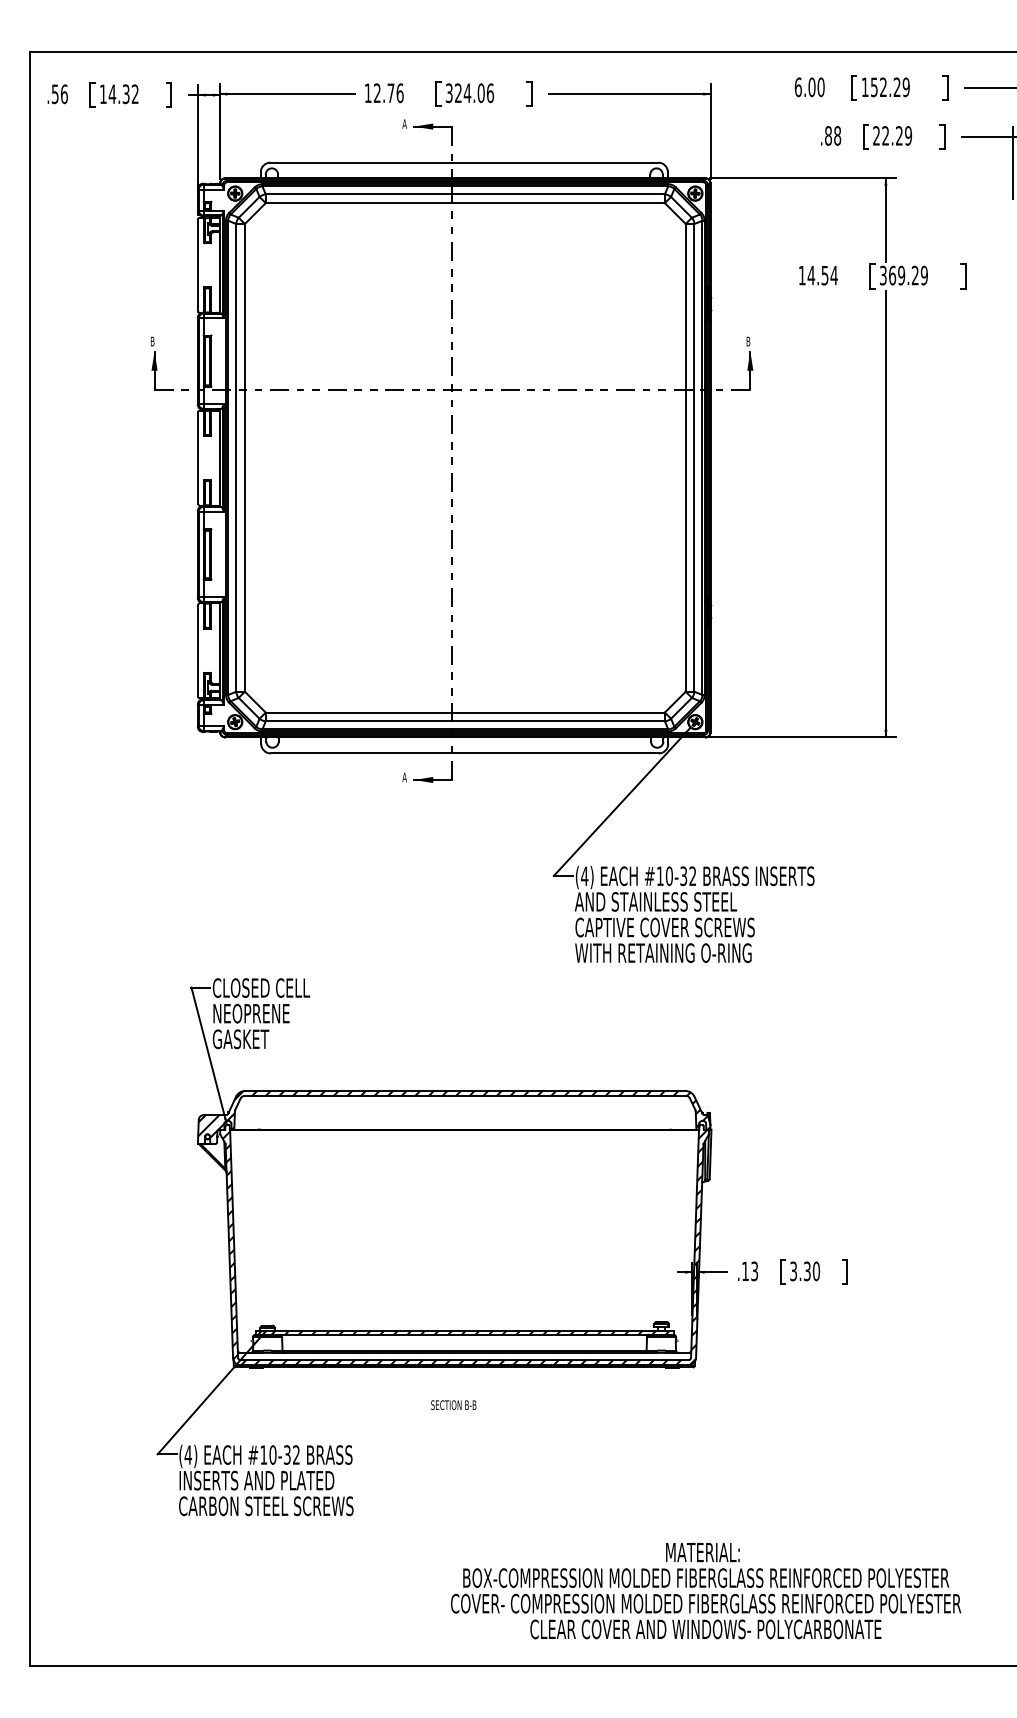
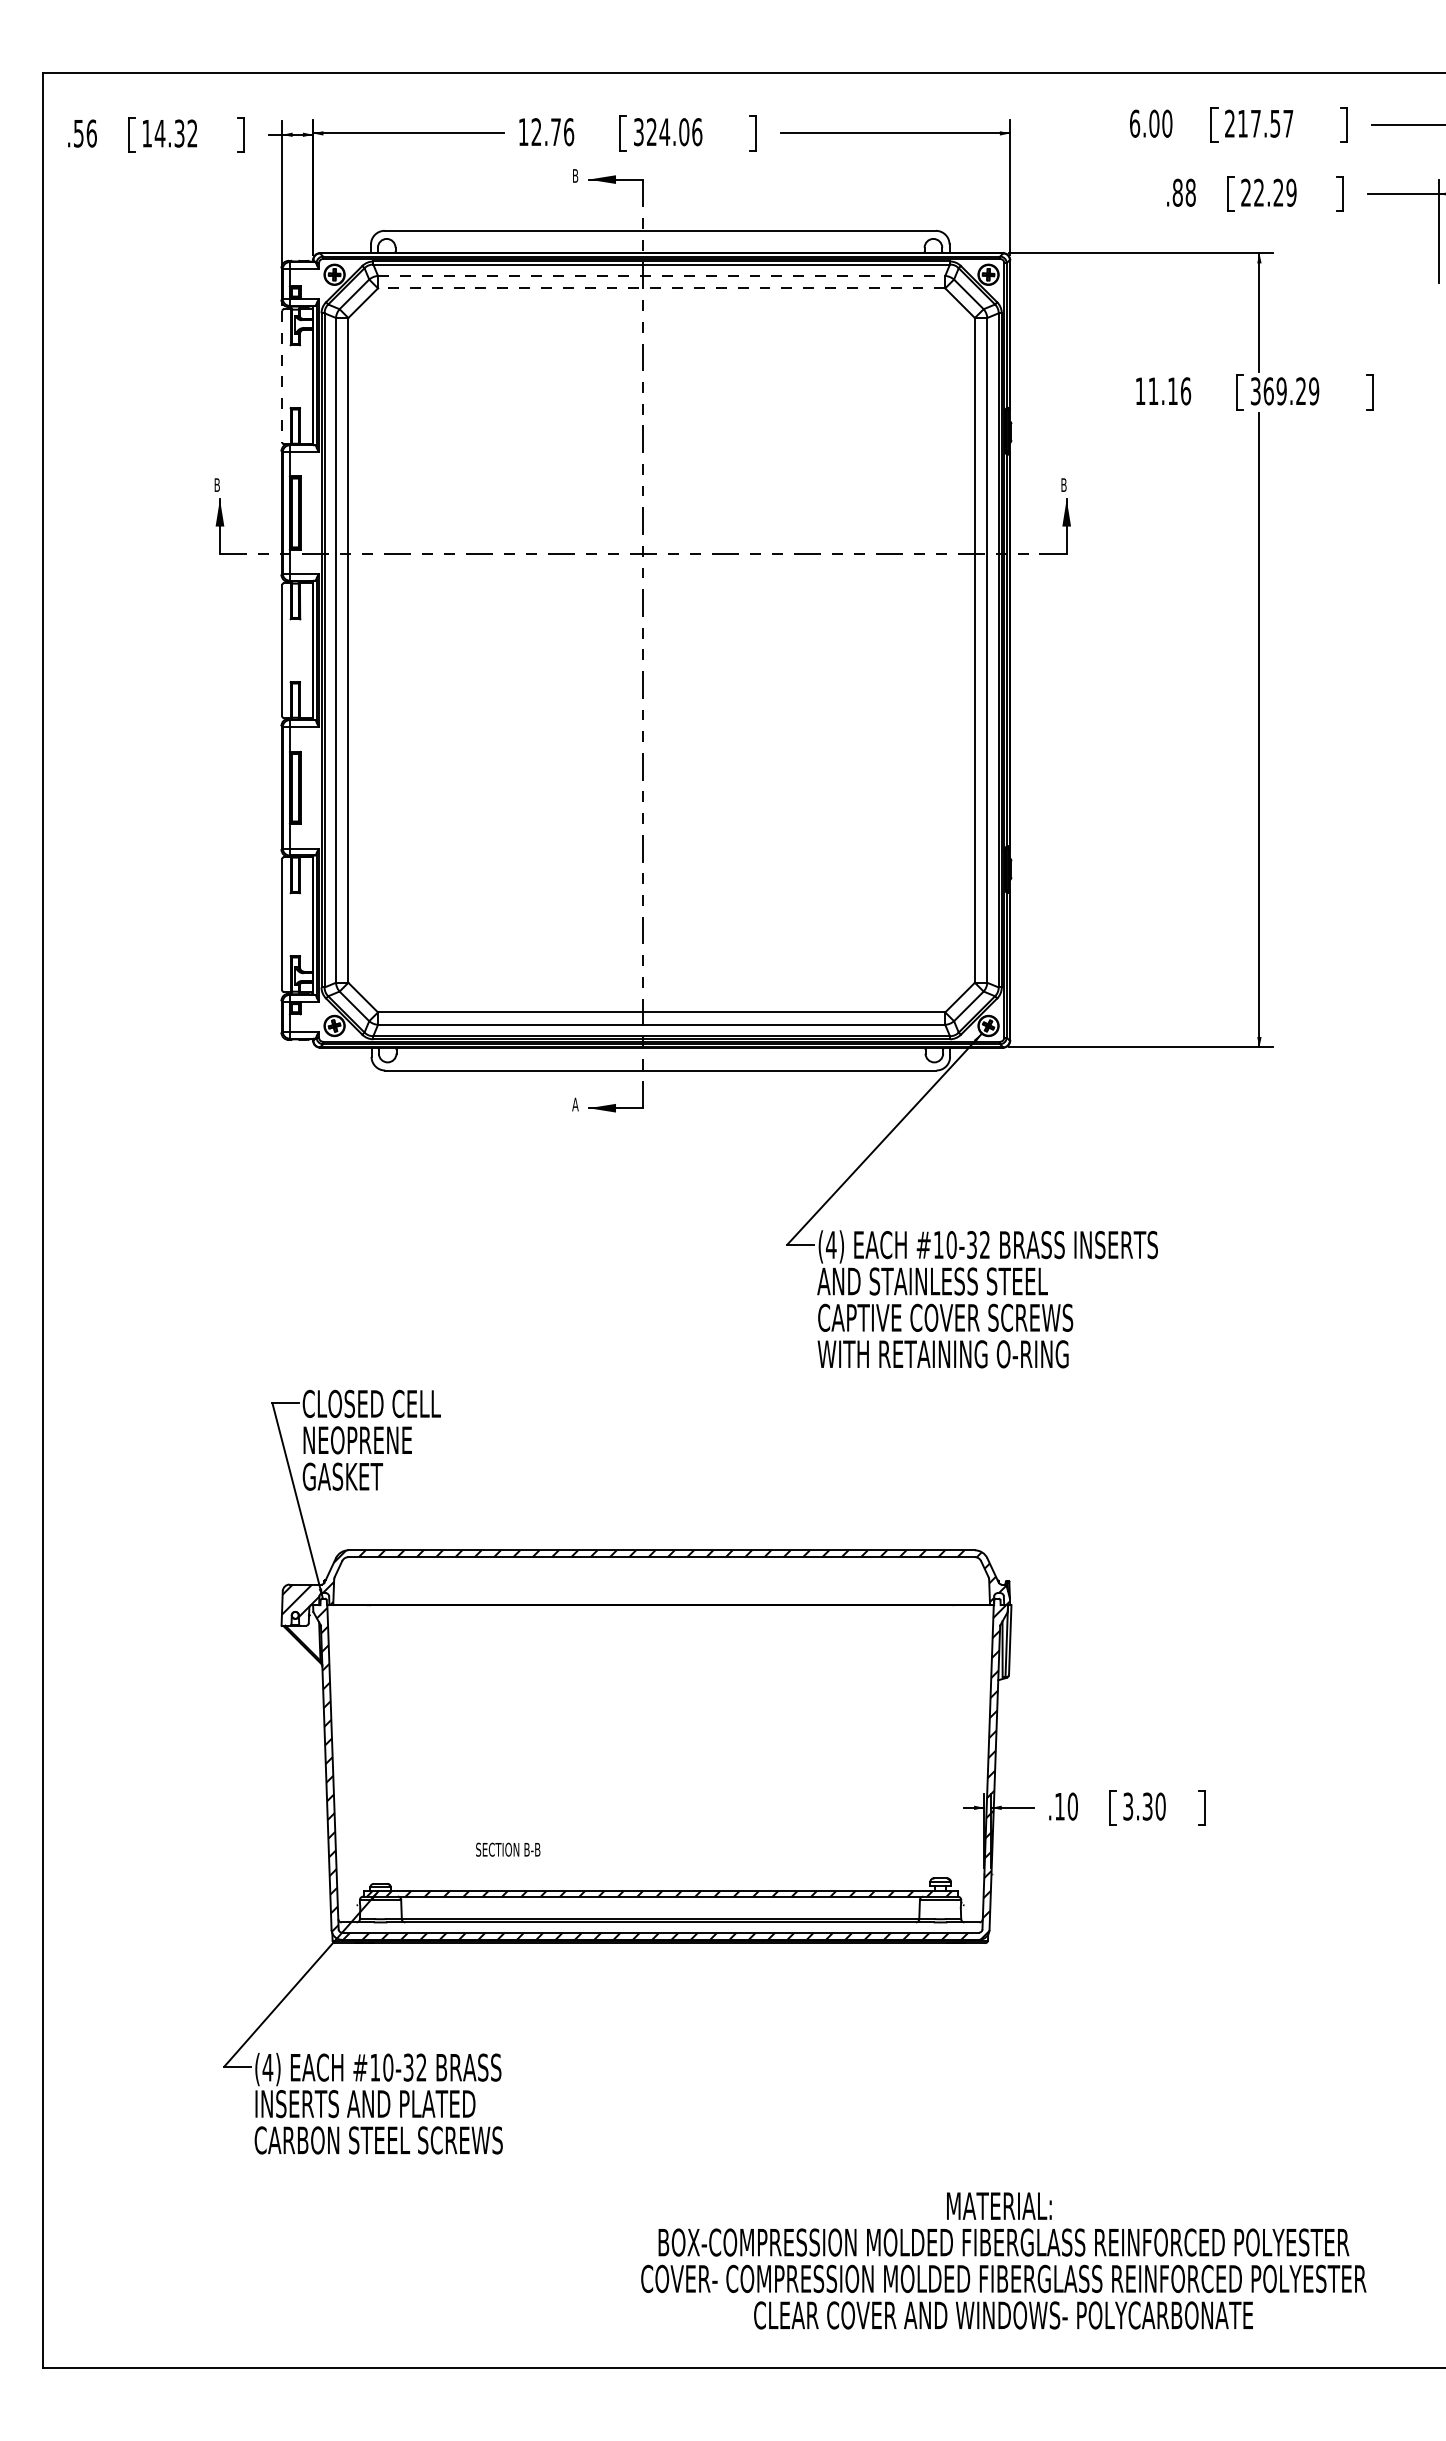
text: (885, 87) -> (1259, 123), 152.29 -> 217.57
text: (404, 123) -> (575, 175), A -> B
line: (465, 194) -> (661, 275), solid -> dashed
line: (465, 203) -> (661, 288), solid -> dashed
line: (198, 265) -> (282, 376), solid -> dashed
text: (822, 275) -> (1169, 391), 14.54 -> 11.16
text: (754, 1271) -> (1072, 1806), .13 -> .10
text: (453, 1404) -> (508, 1849), moved

